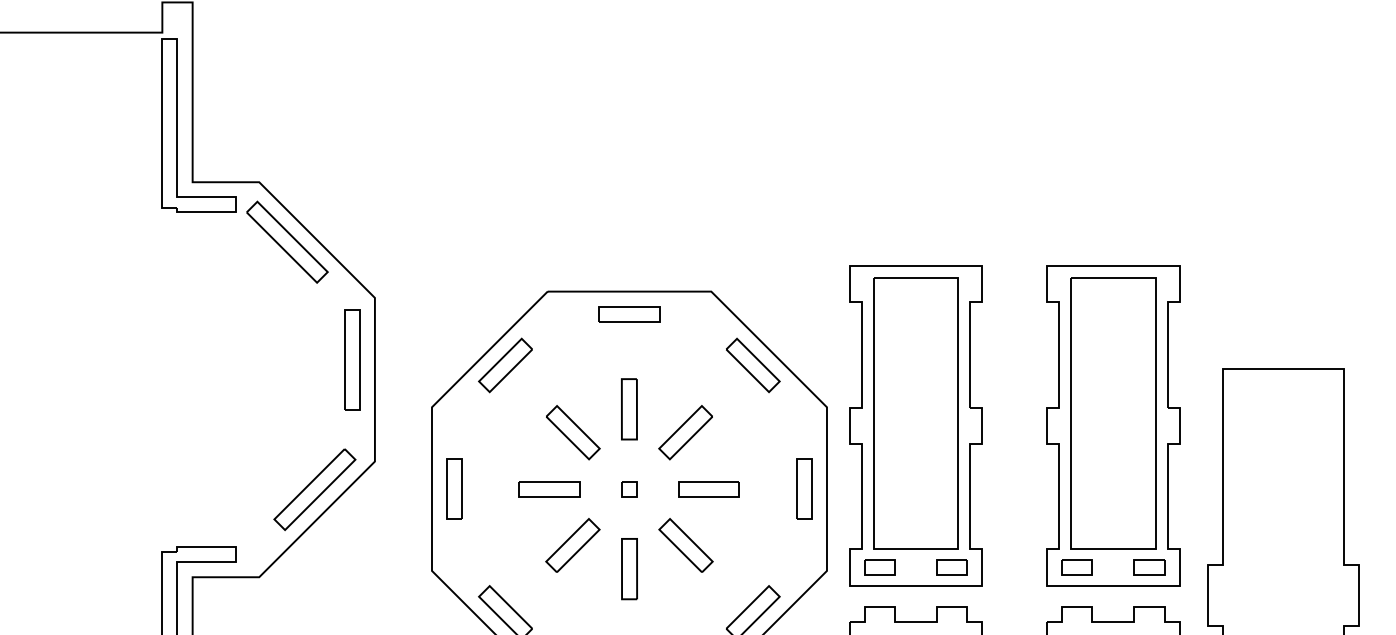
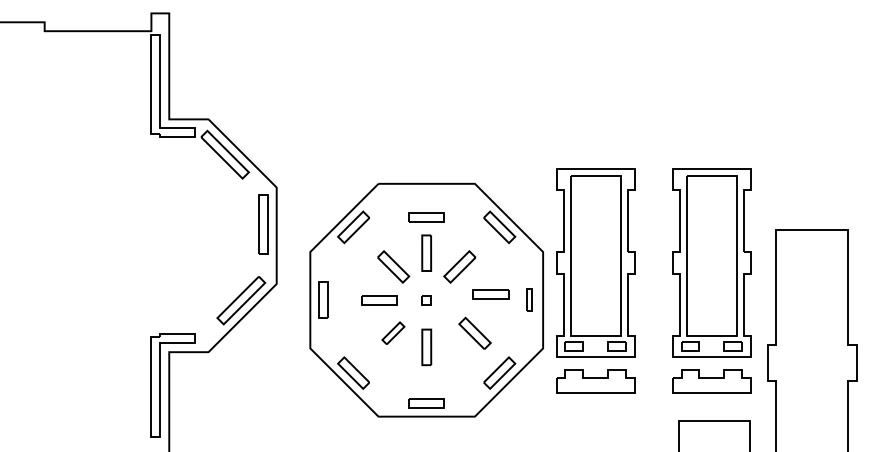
part: (629, 314) -> (426, 217), moved
part: (803, 487) -> (529, 299), size x0.6
part: (708, 489) -> (490, 294), moved
part: (573, 543) -> (393, 332), size x0.7
part: (685, 543) -> (474, 332), moved

